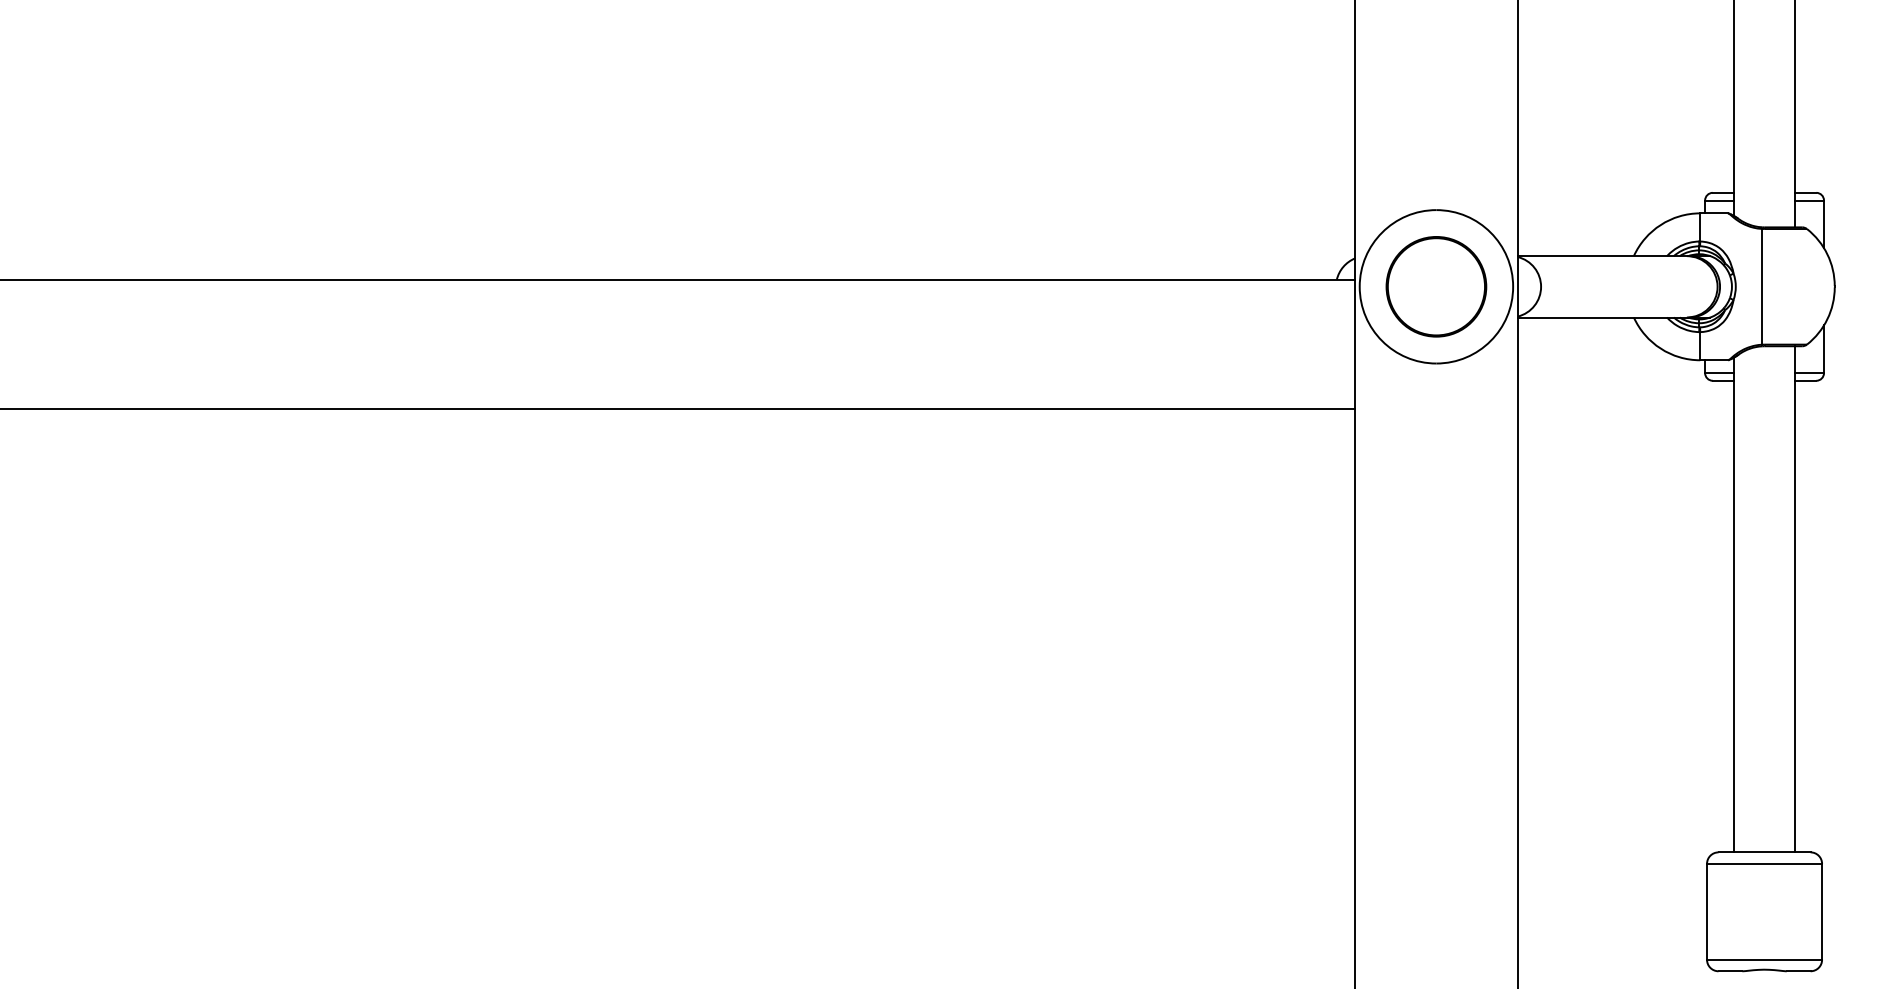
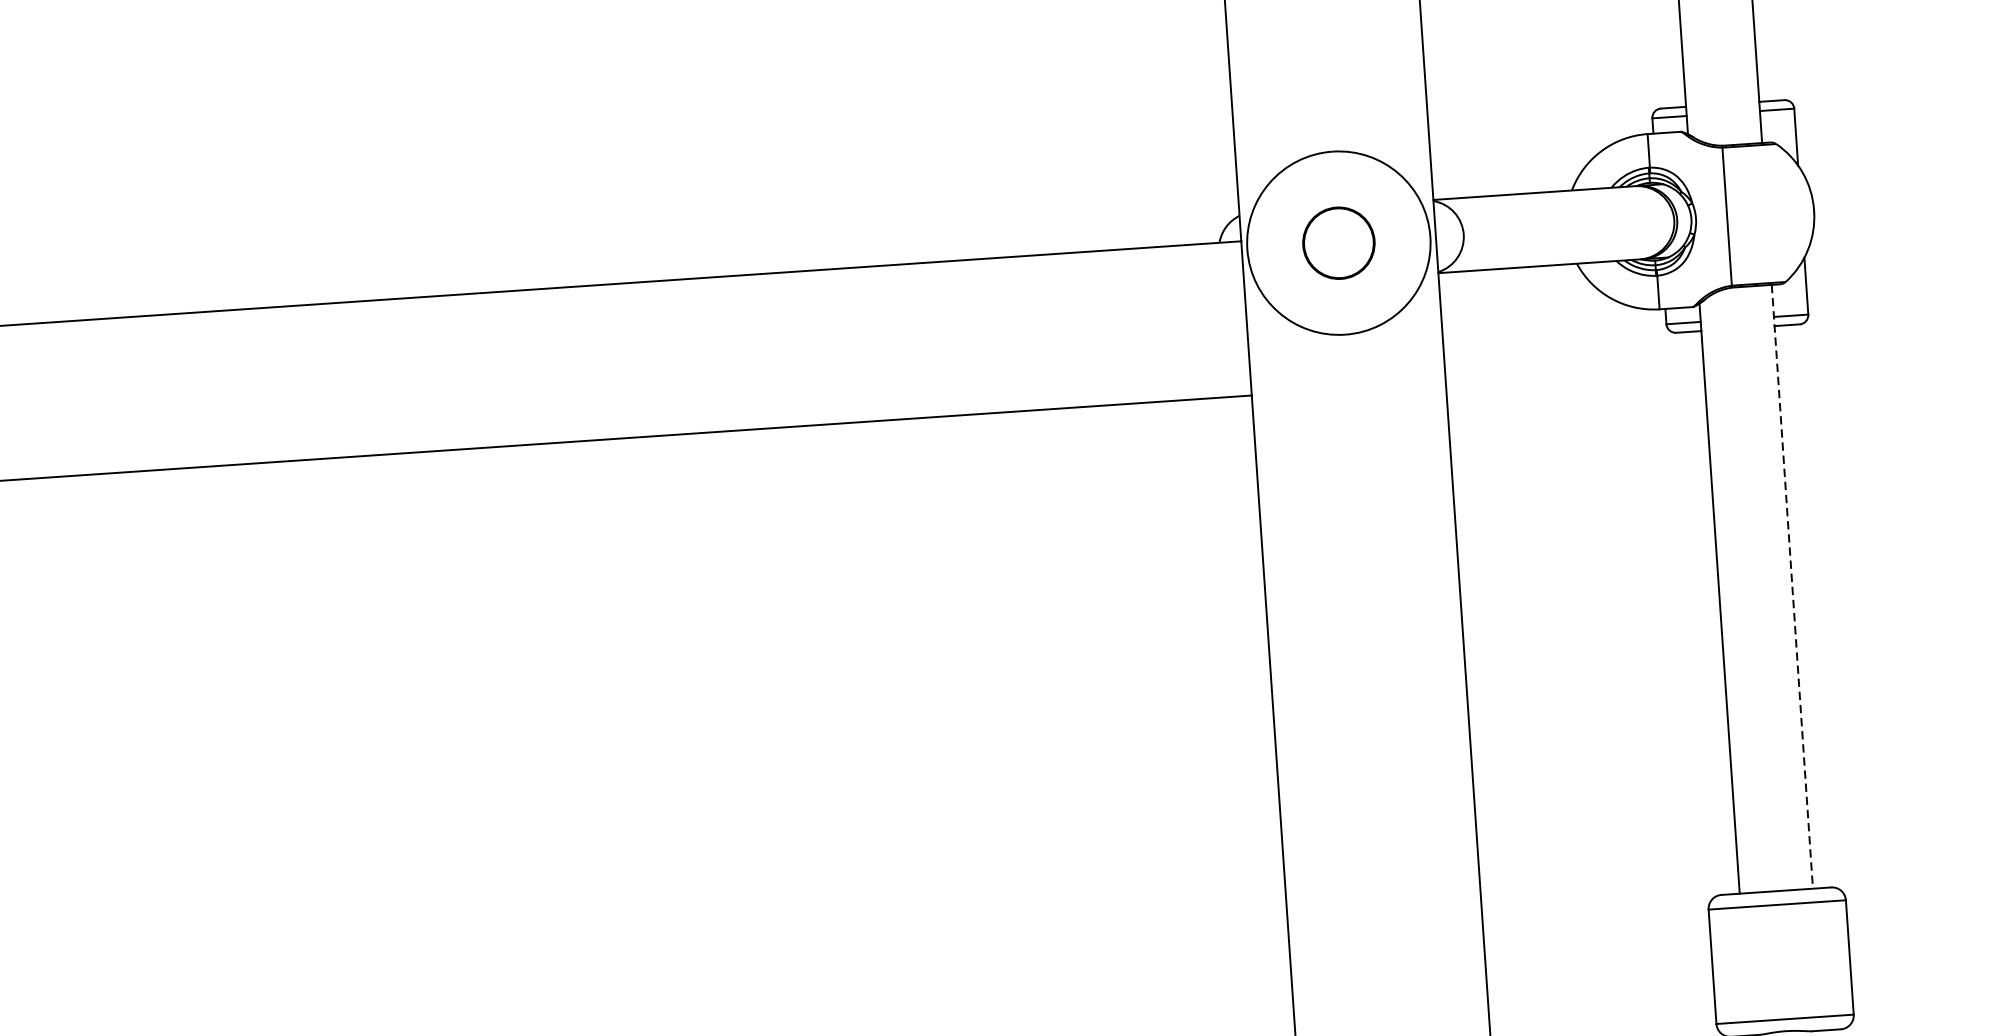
part: (1436, 286) -> (1338, 242), size x0.6
line: (1795, 599) -> (1792, 587), solid -> dashed

